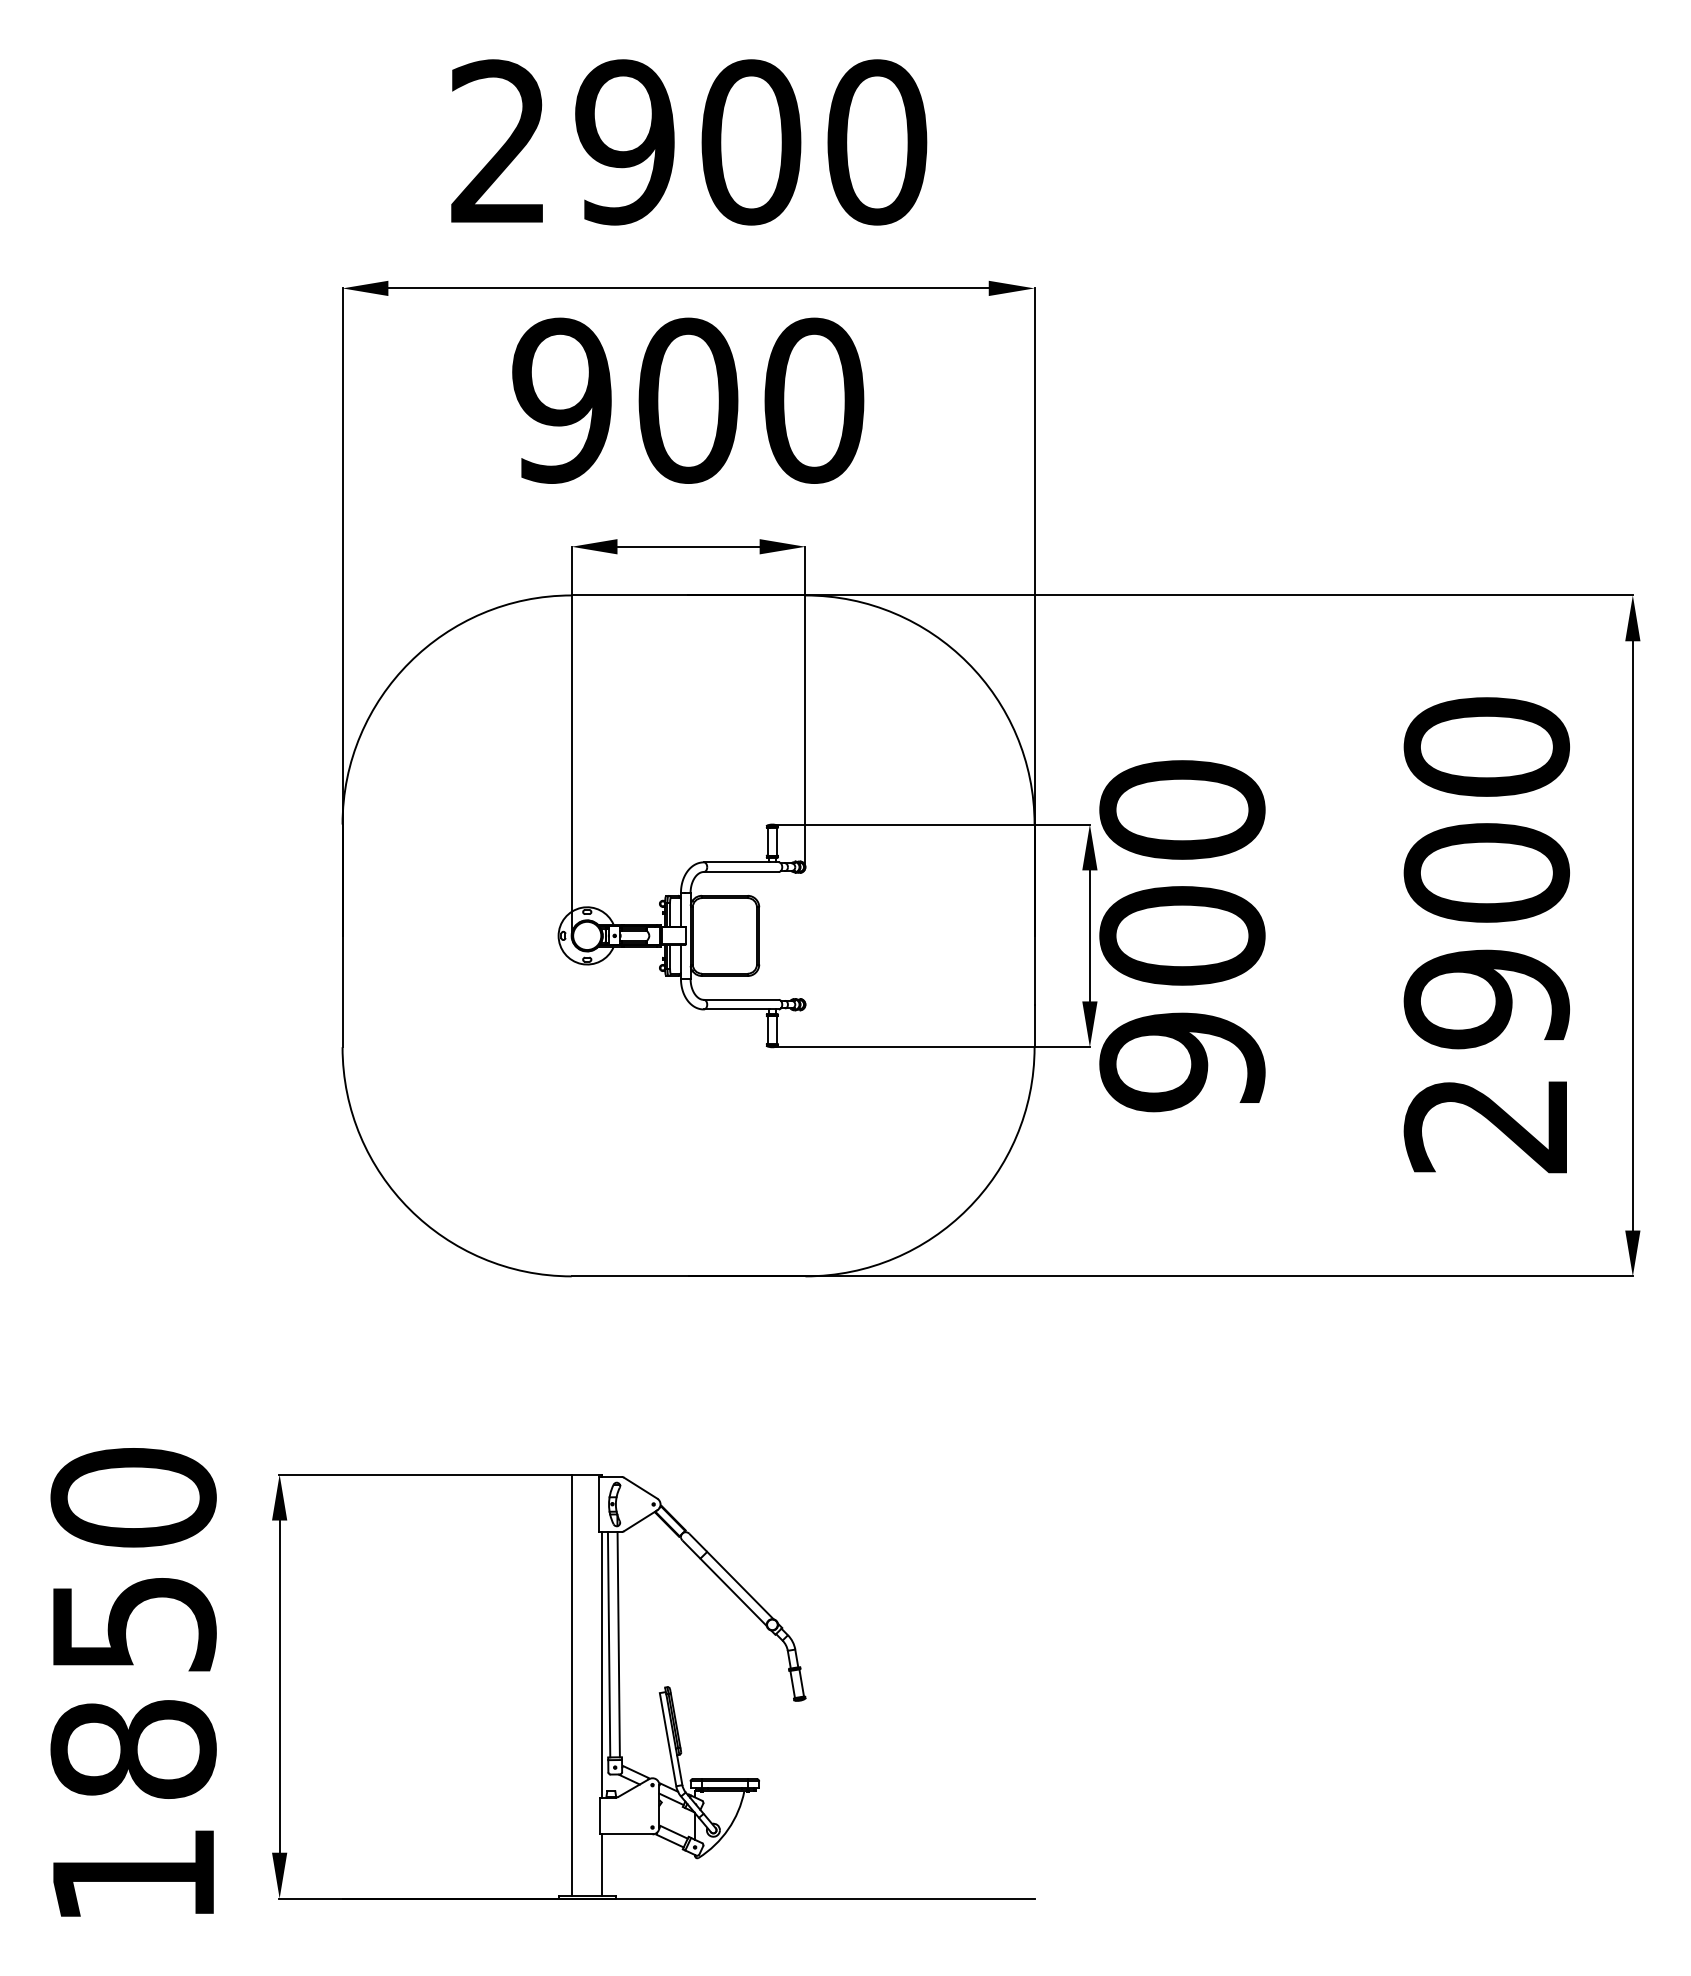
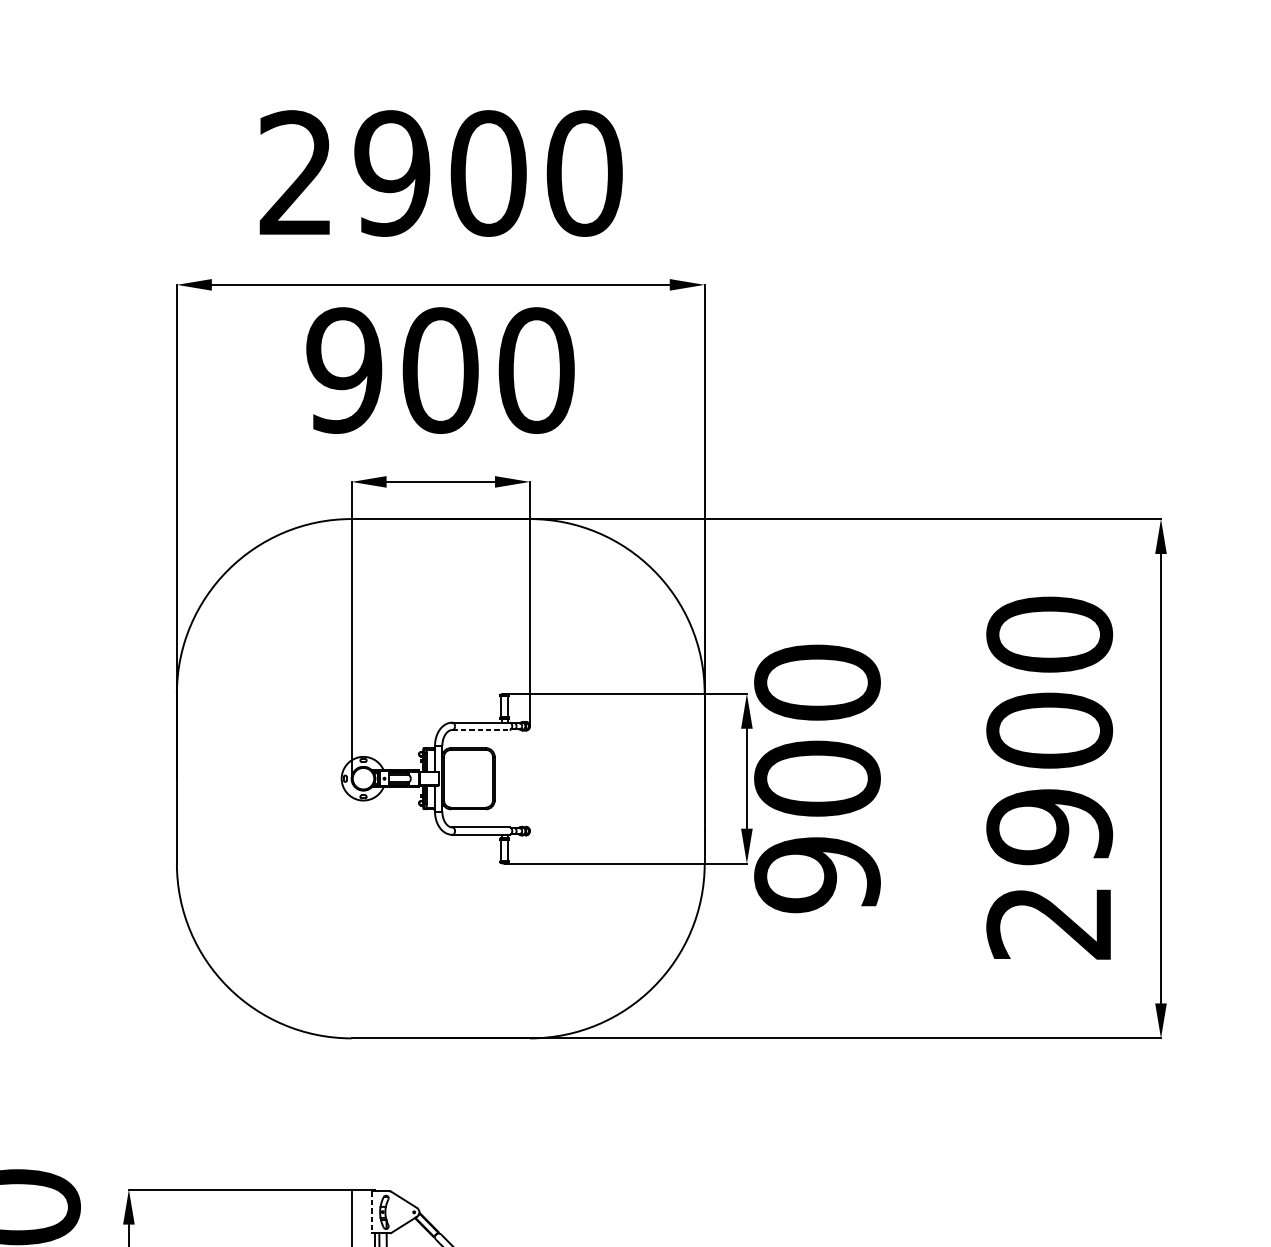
line: (741, 872) -> (481, 730), solid -> dashed
line: (598, 1504) -> (372, 1212), solid -> dashed

